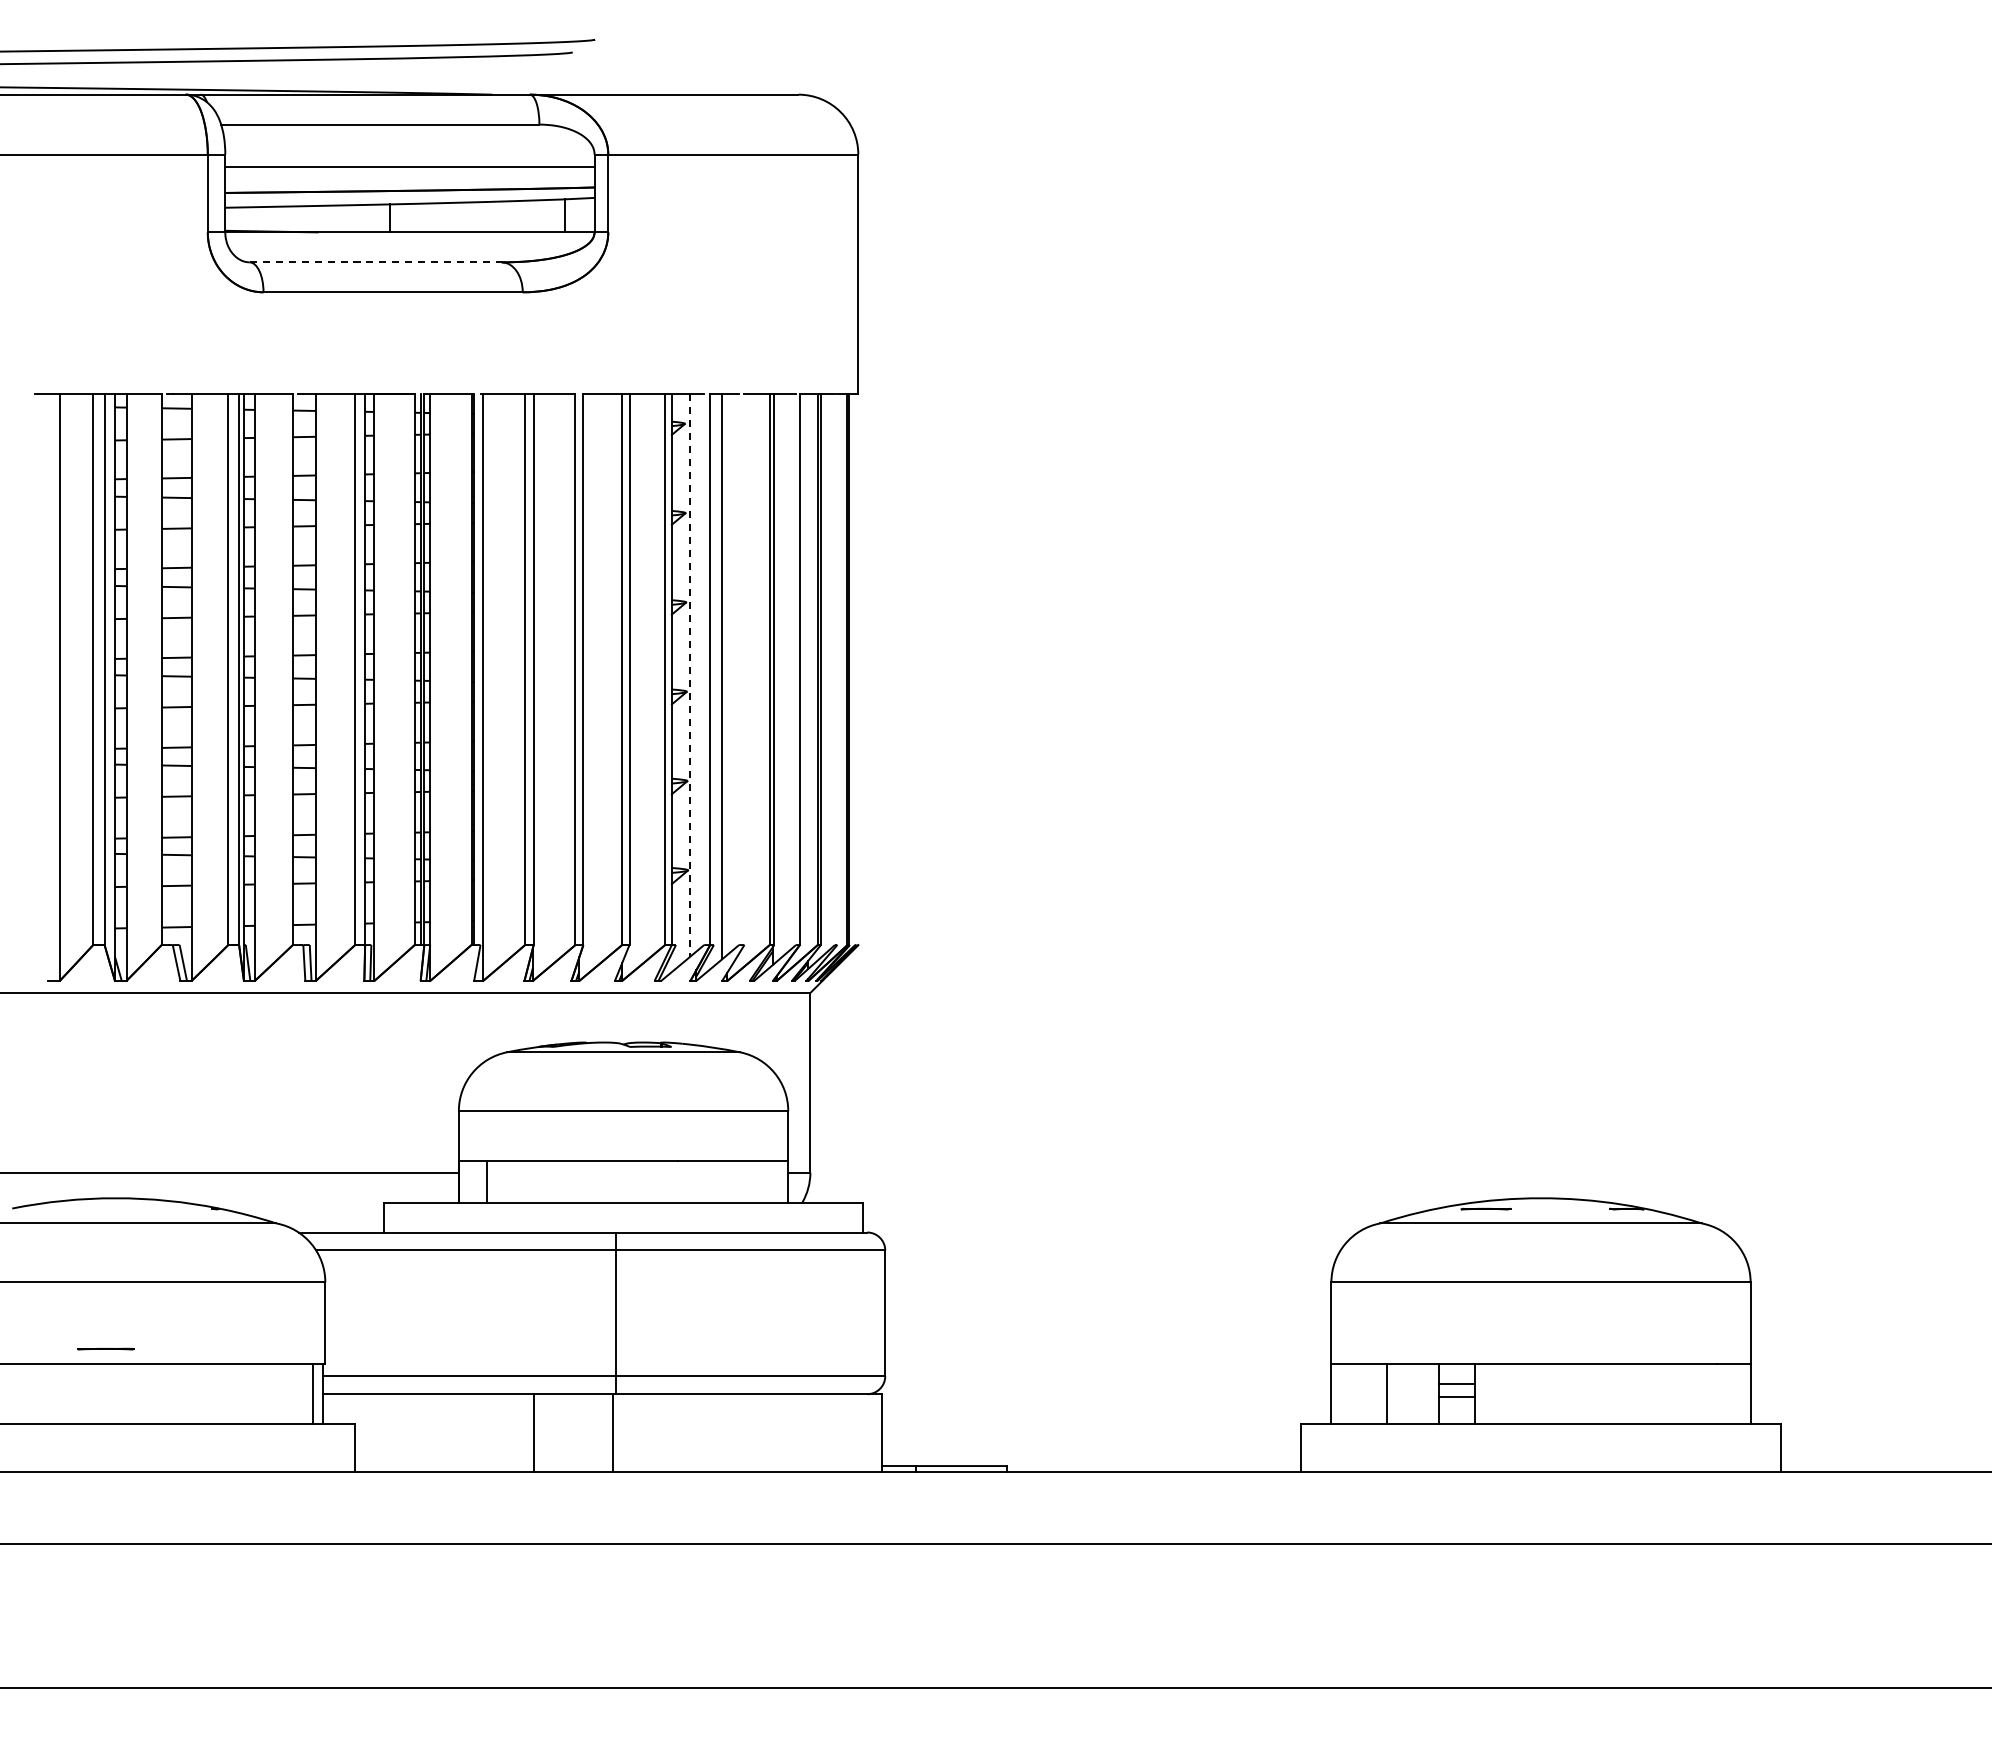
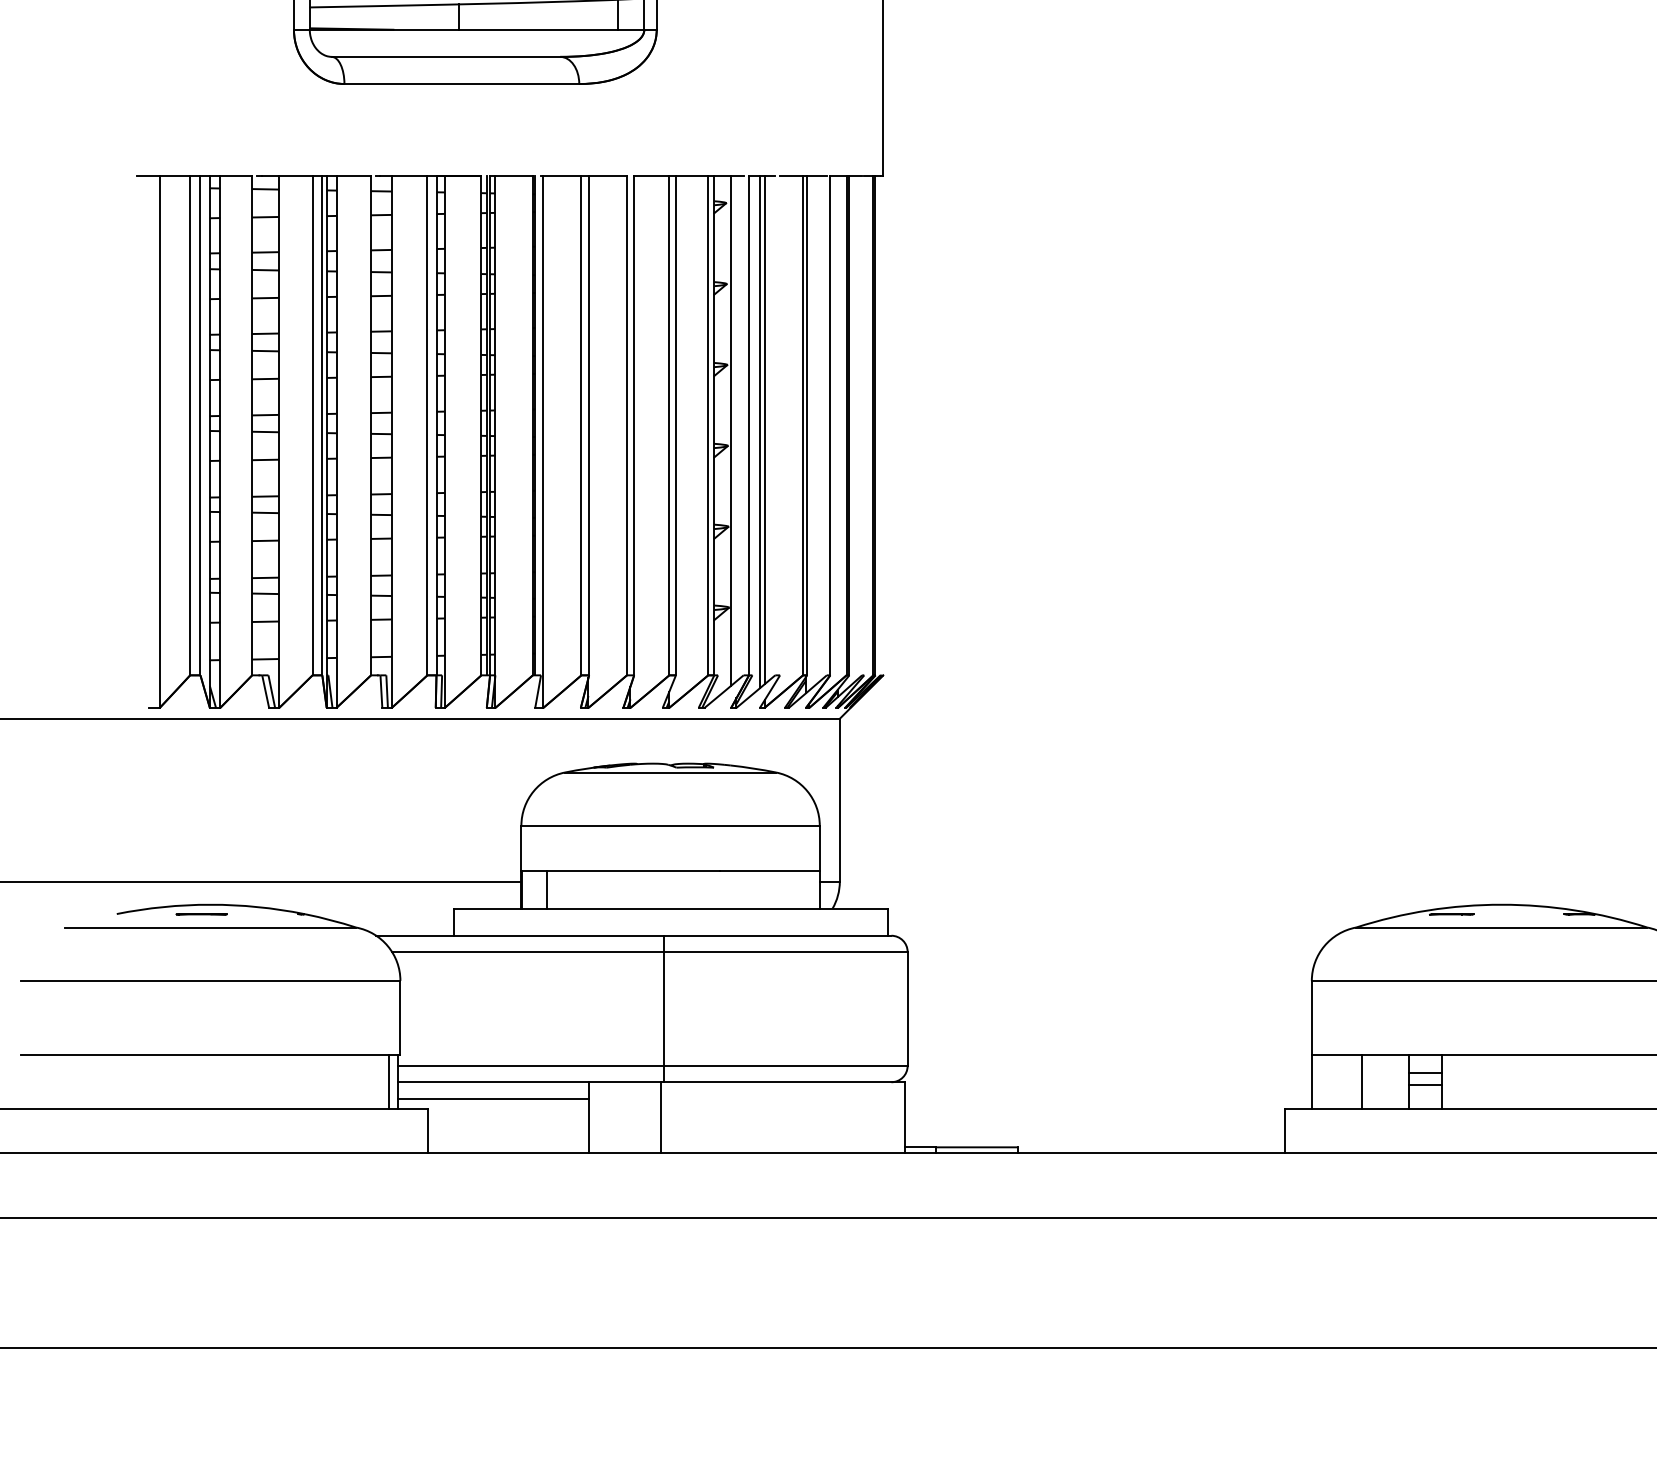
line: (376, 262) -> (446, 57), dashed -> solid
line: (727, 674) -> (764, 430), added
line: (690, 675) -> (731, 431), dashed -> solid
line: (105, 1348) -> (201, 914), moved
line: (427, 1412) -> (492, 1098), added

